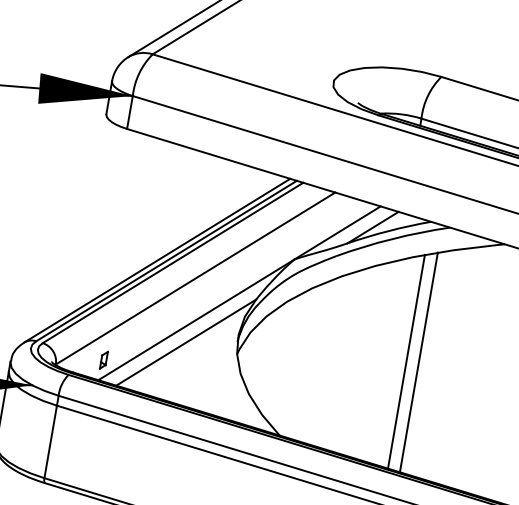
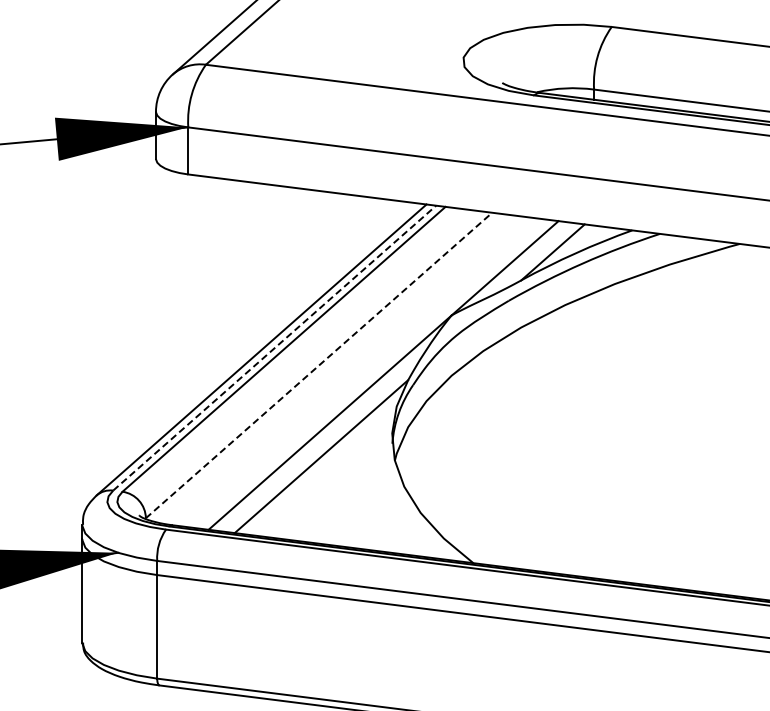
line: (167, 260) -> (275, 347), solid -> dashed
line: (195, 278) -> (319, 365), solid -> dashed
part: (103, 360) -> (211, 500), removed
line: (406, 361) -> (631, 430), removed
line: (418, 362) -> (648, 428), removed

